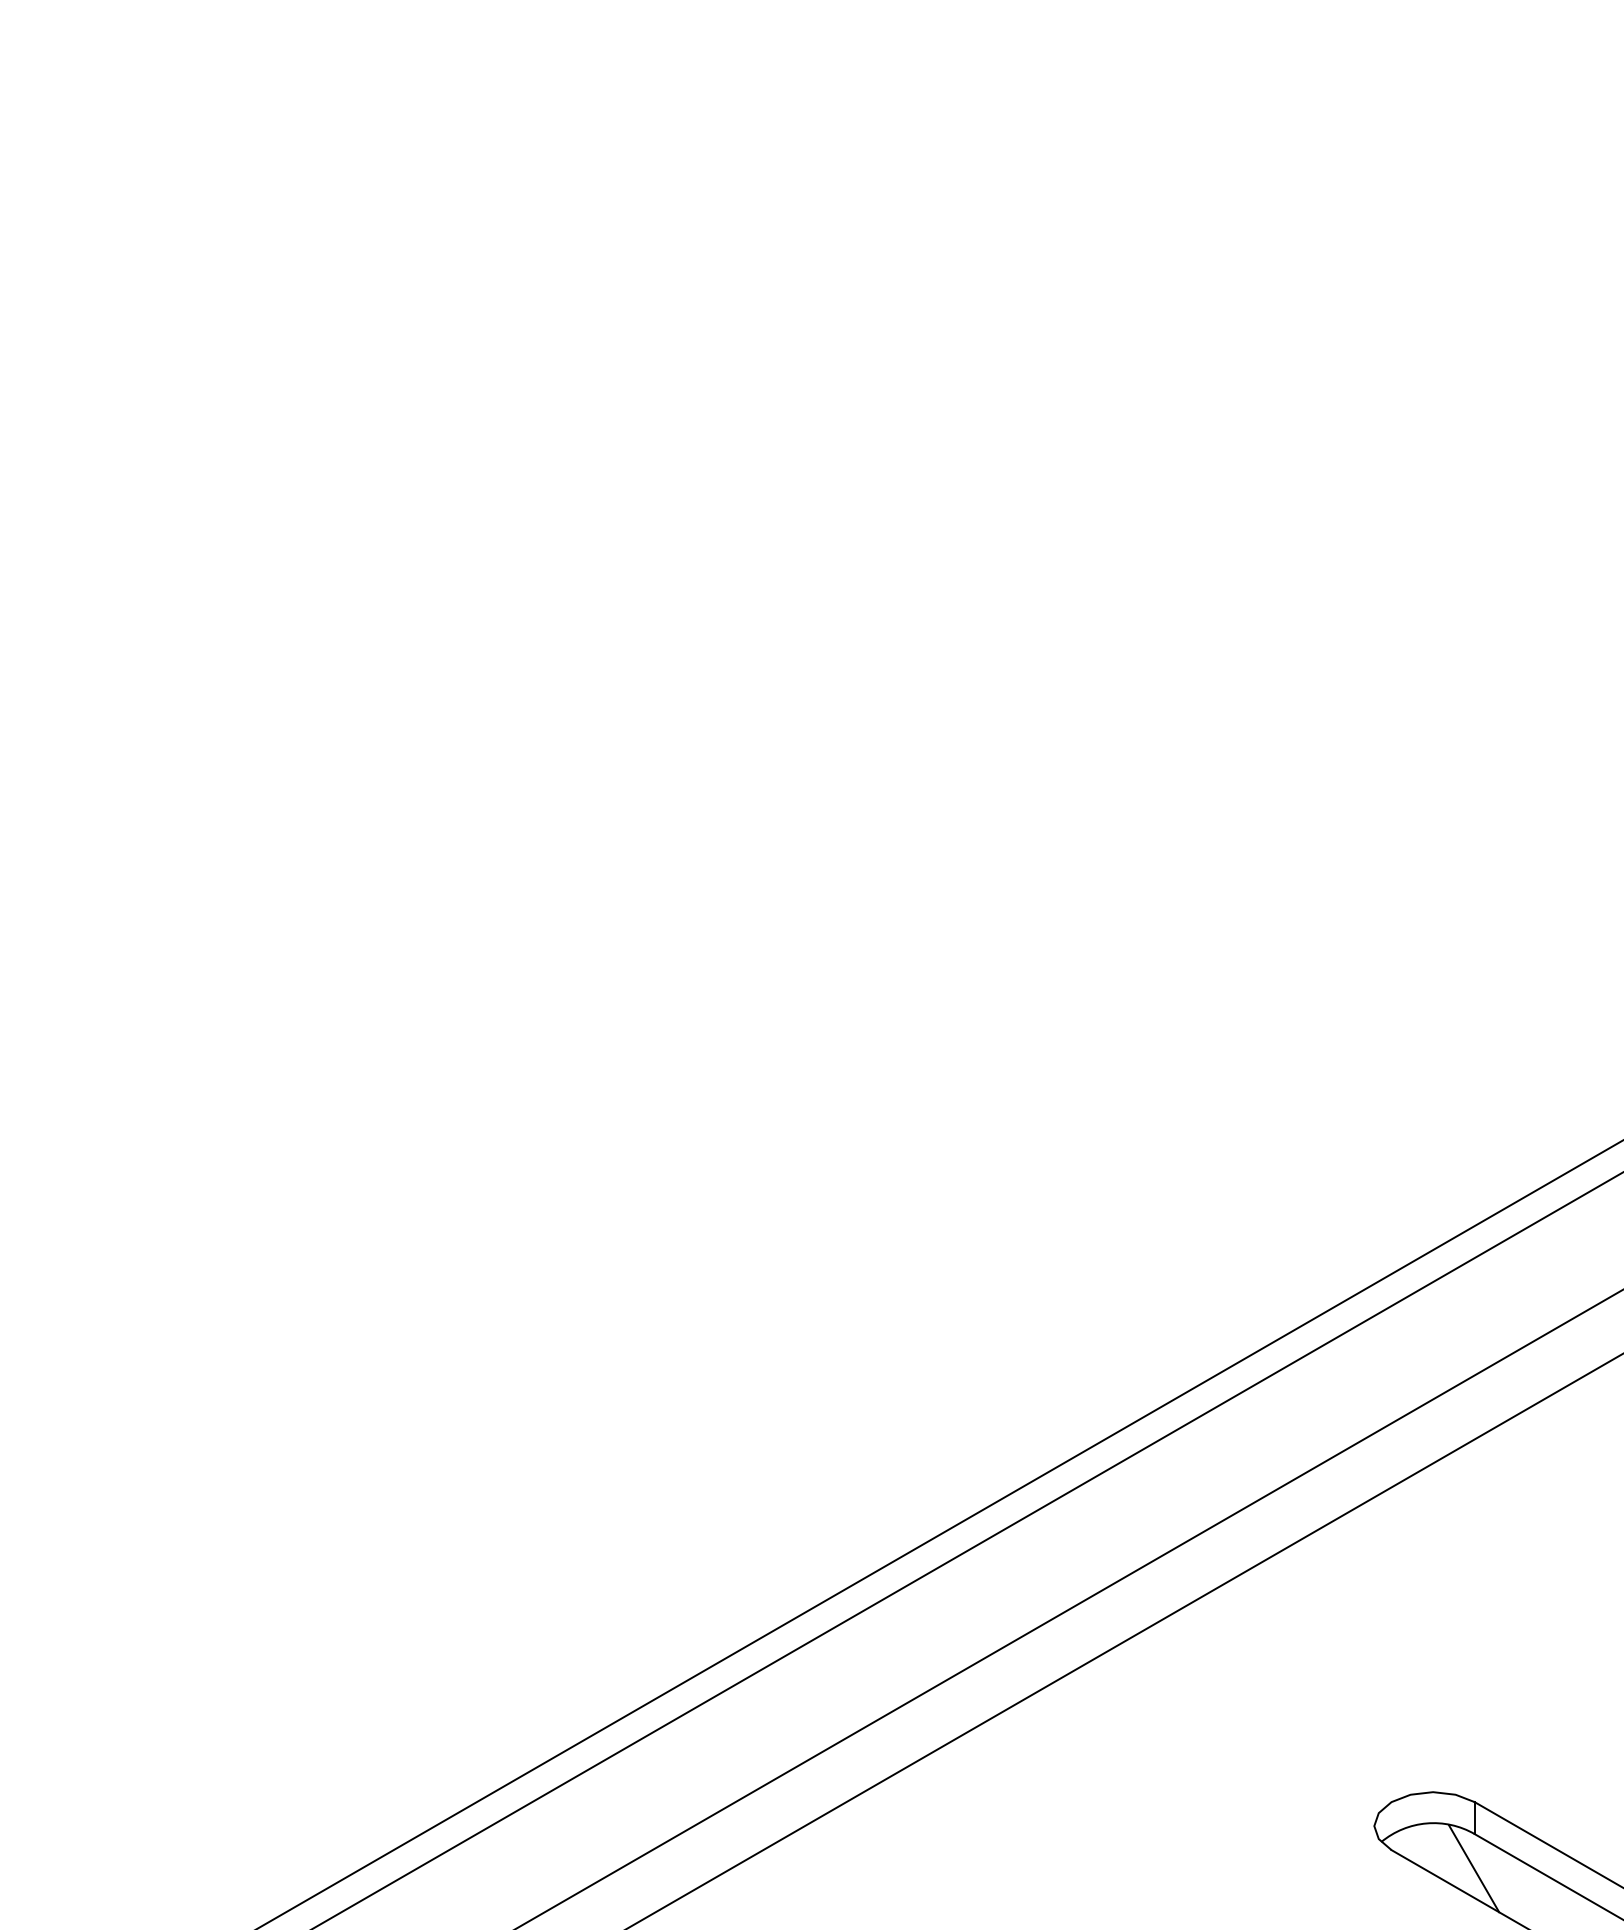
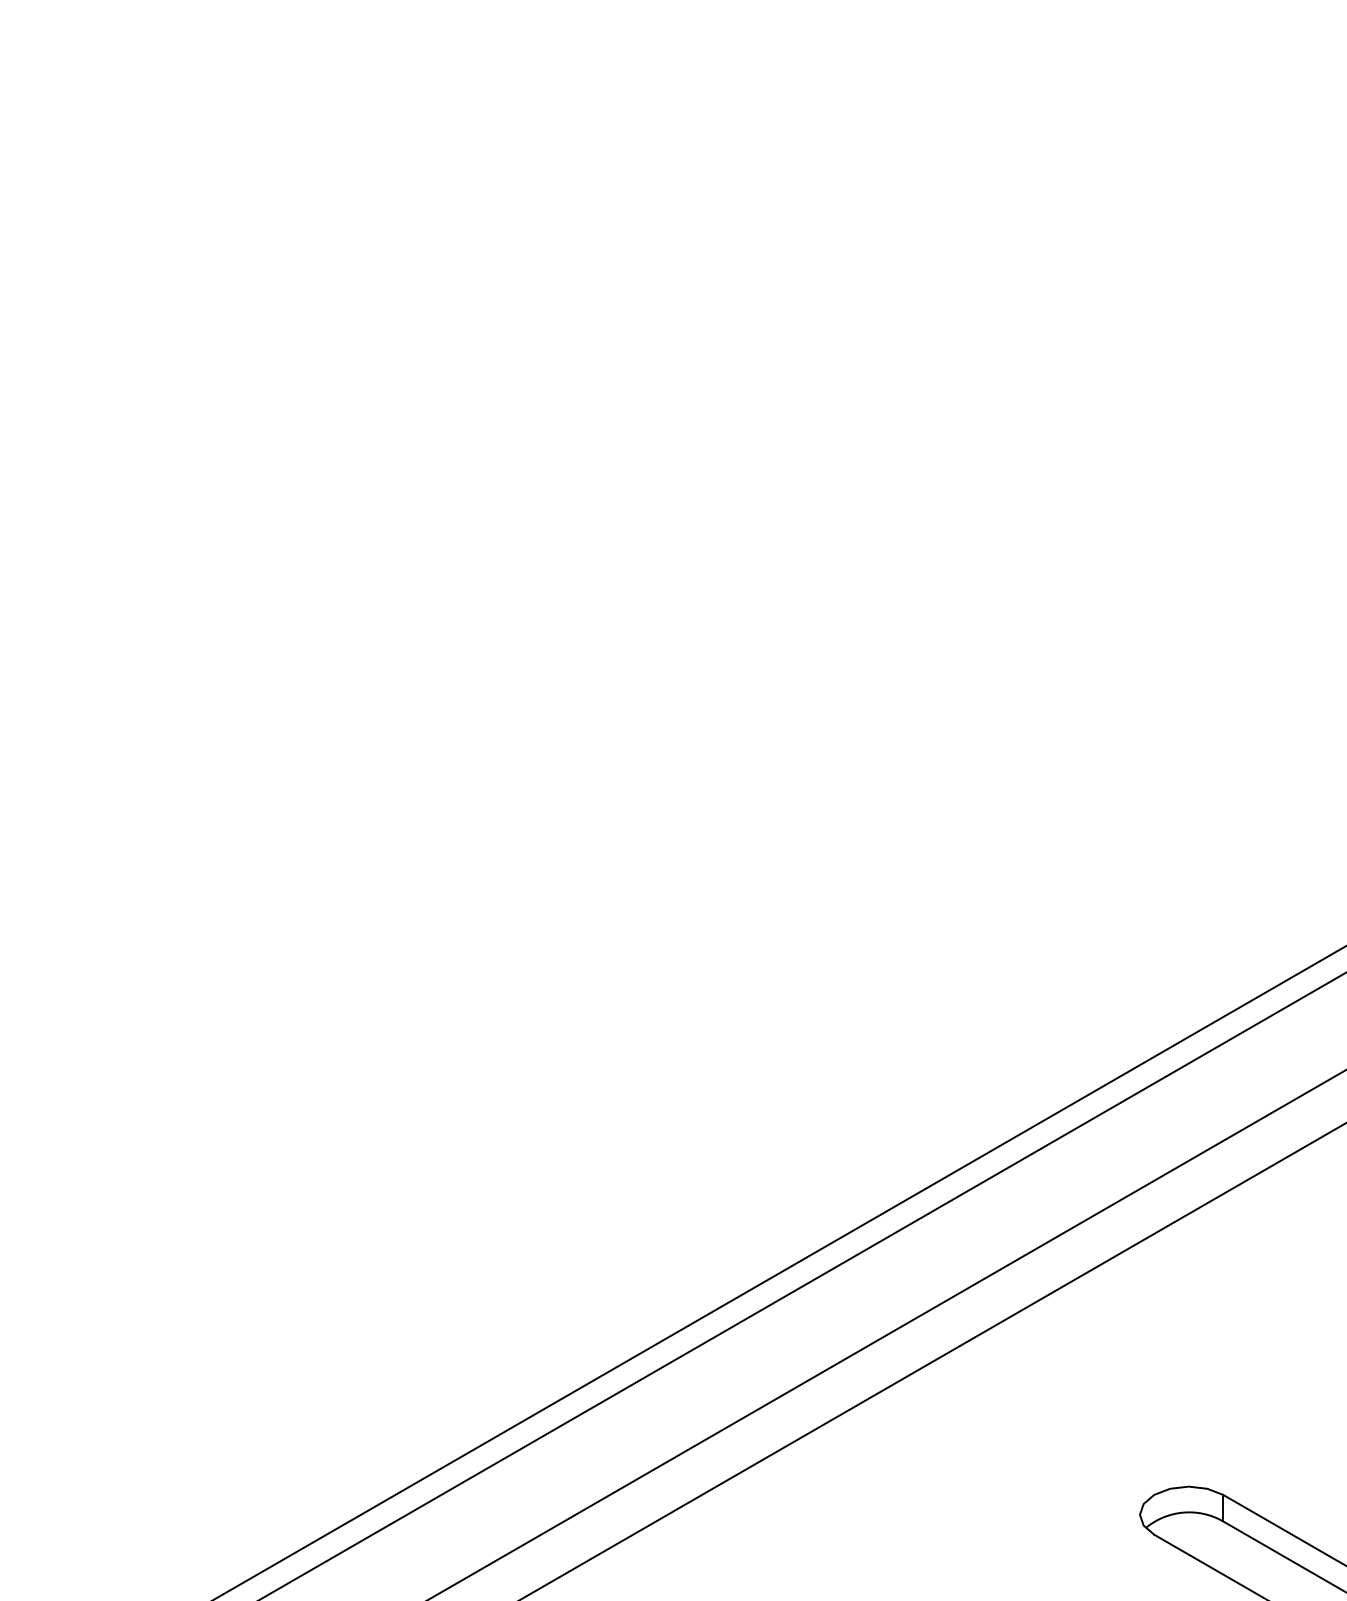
line: (1473, 1869) -> (1222, 1550), removed

